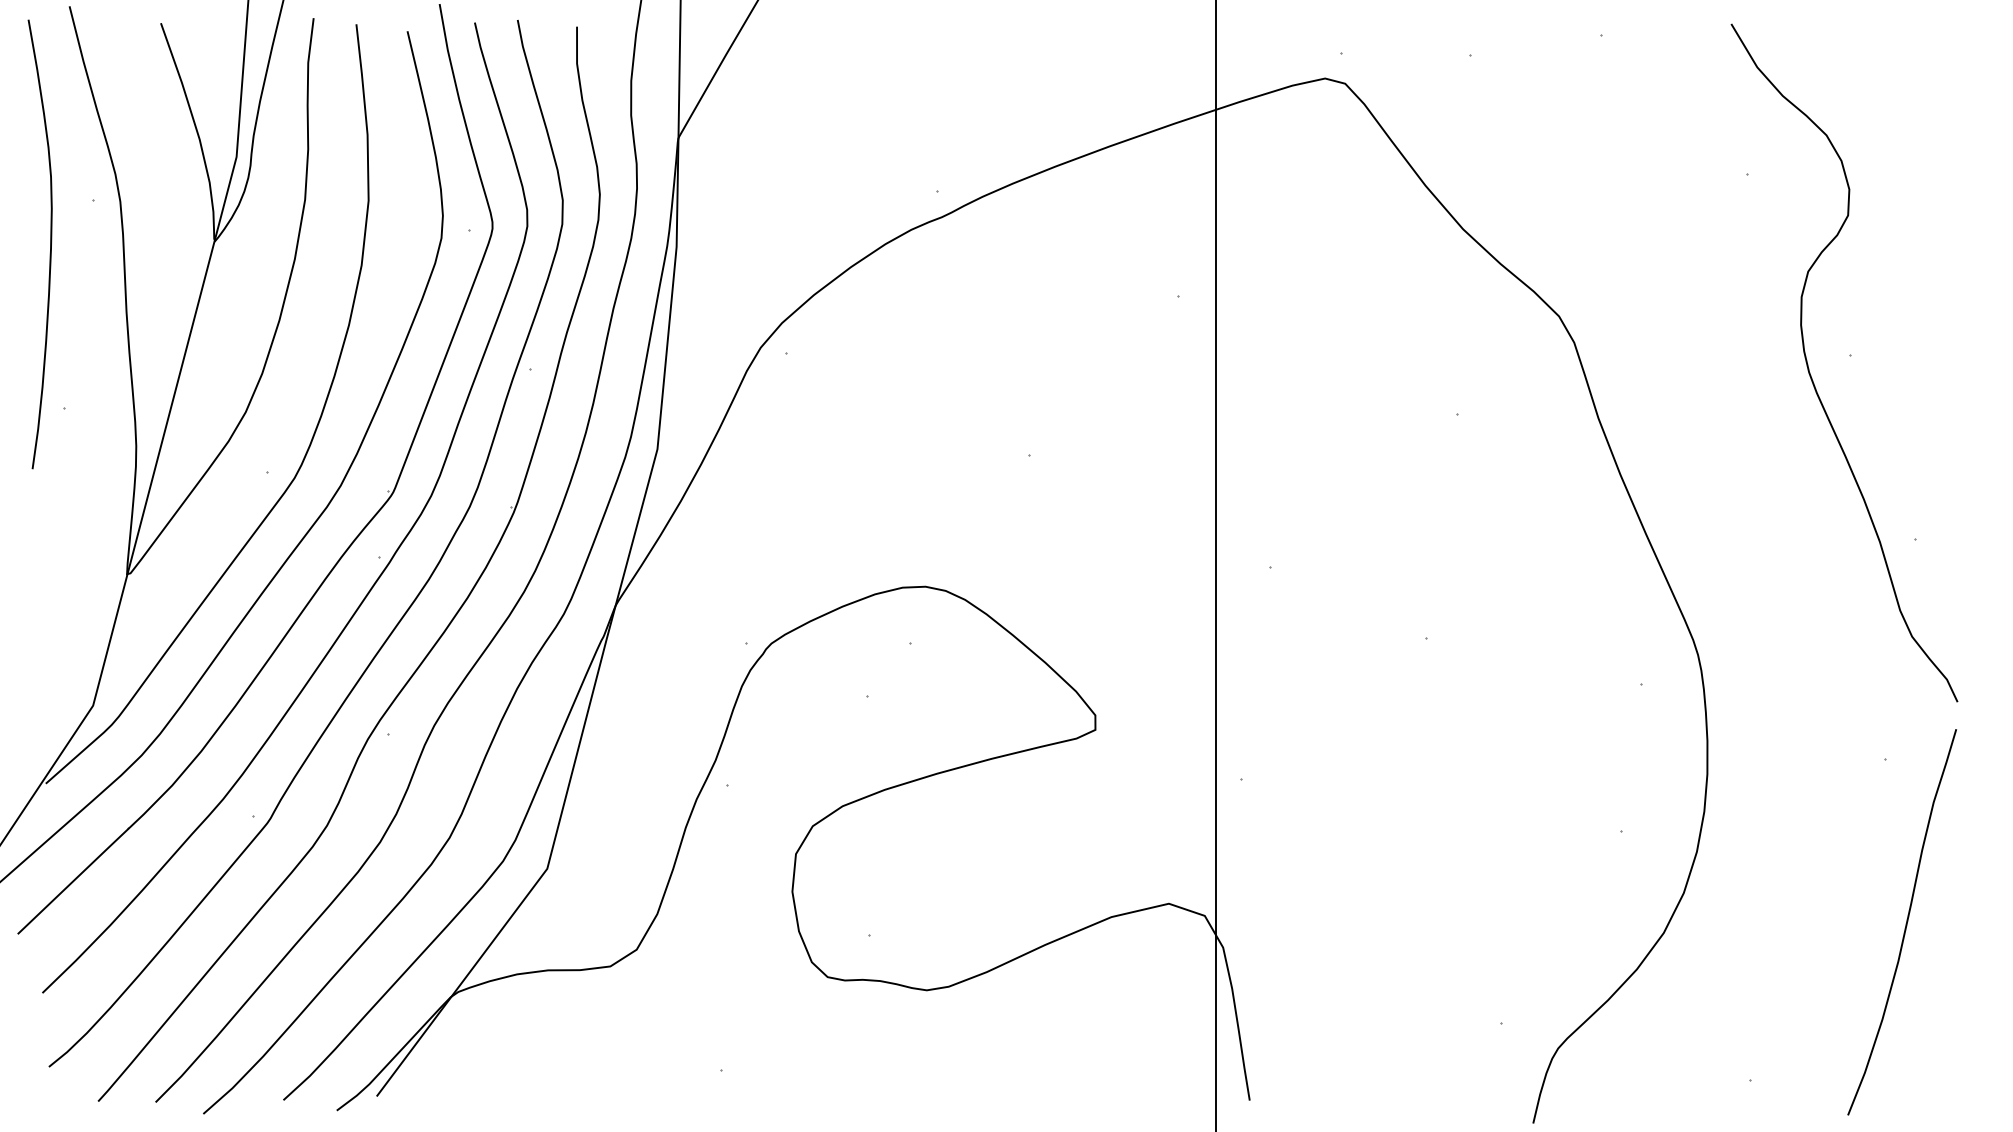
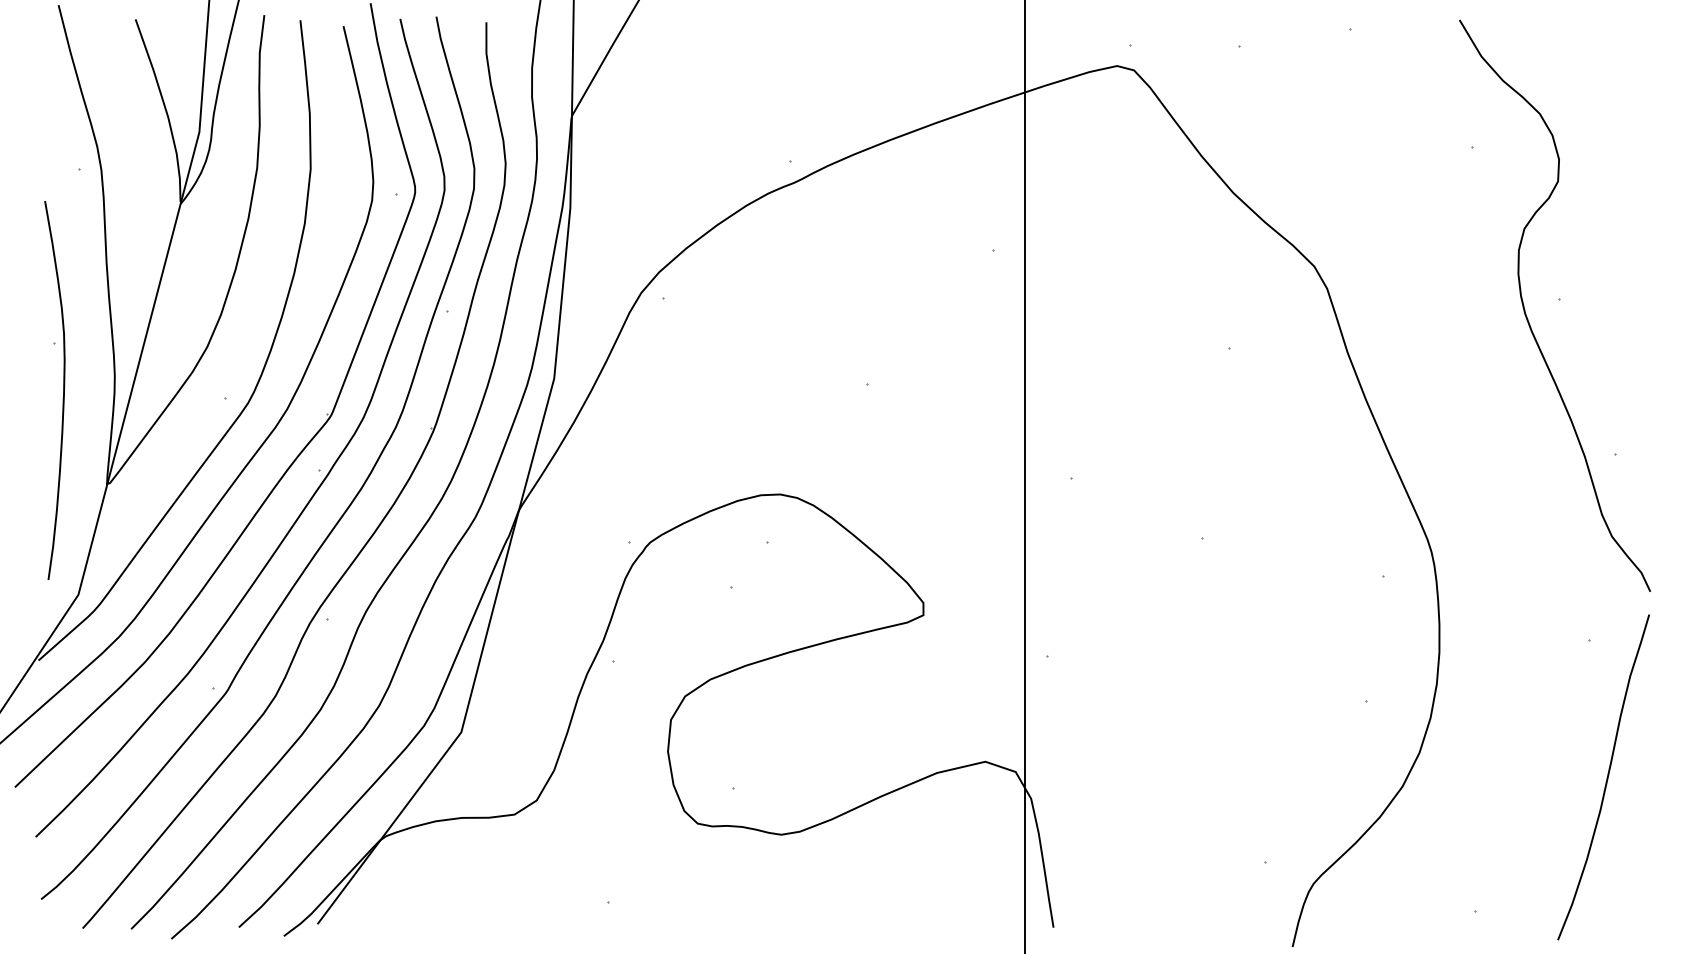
curve: (50, 244) -> (63, 390), moved

